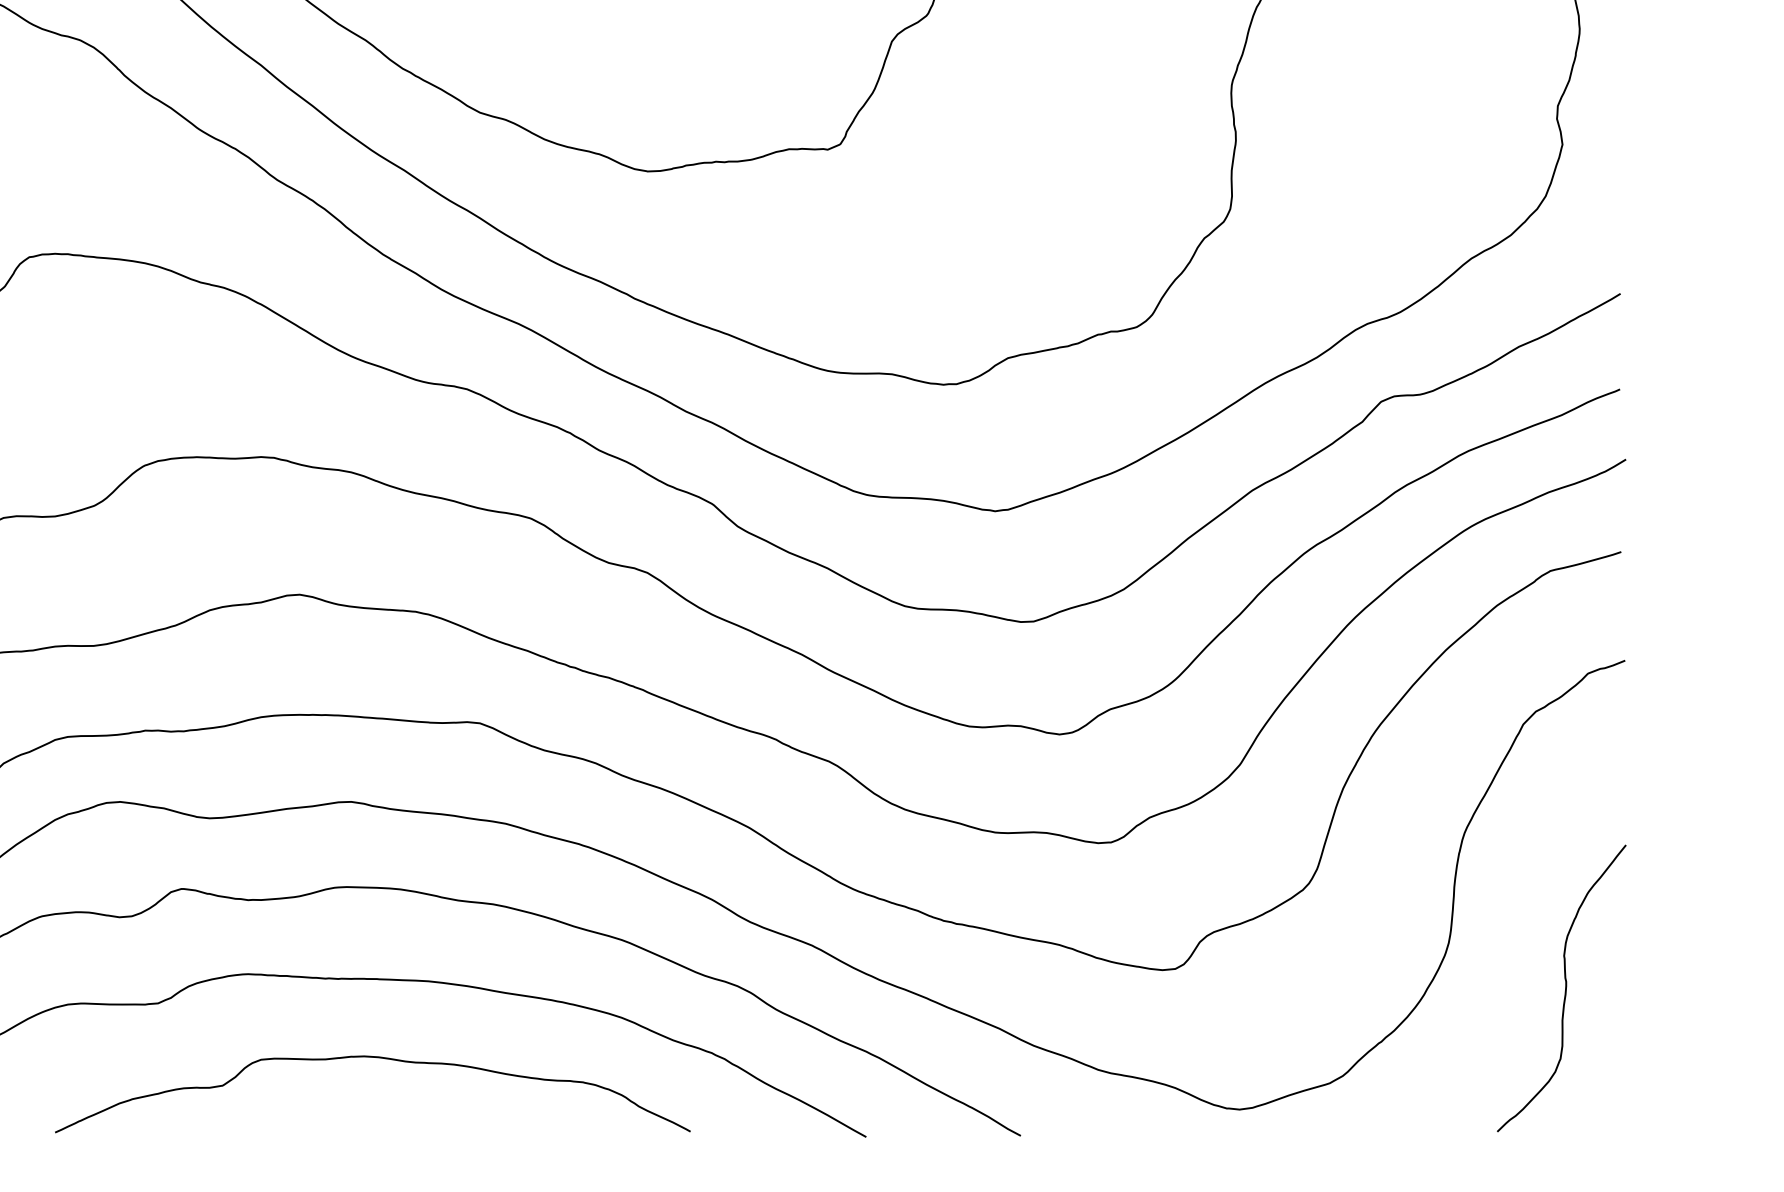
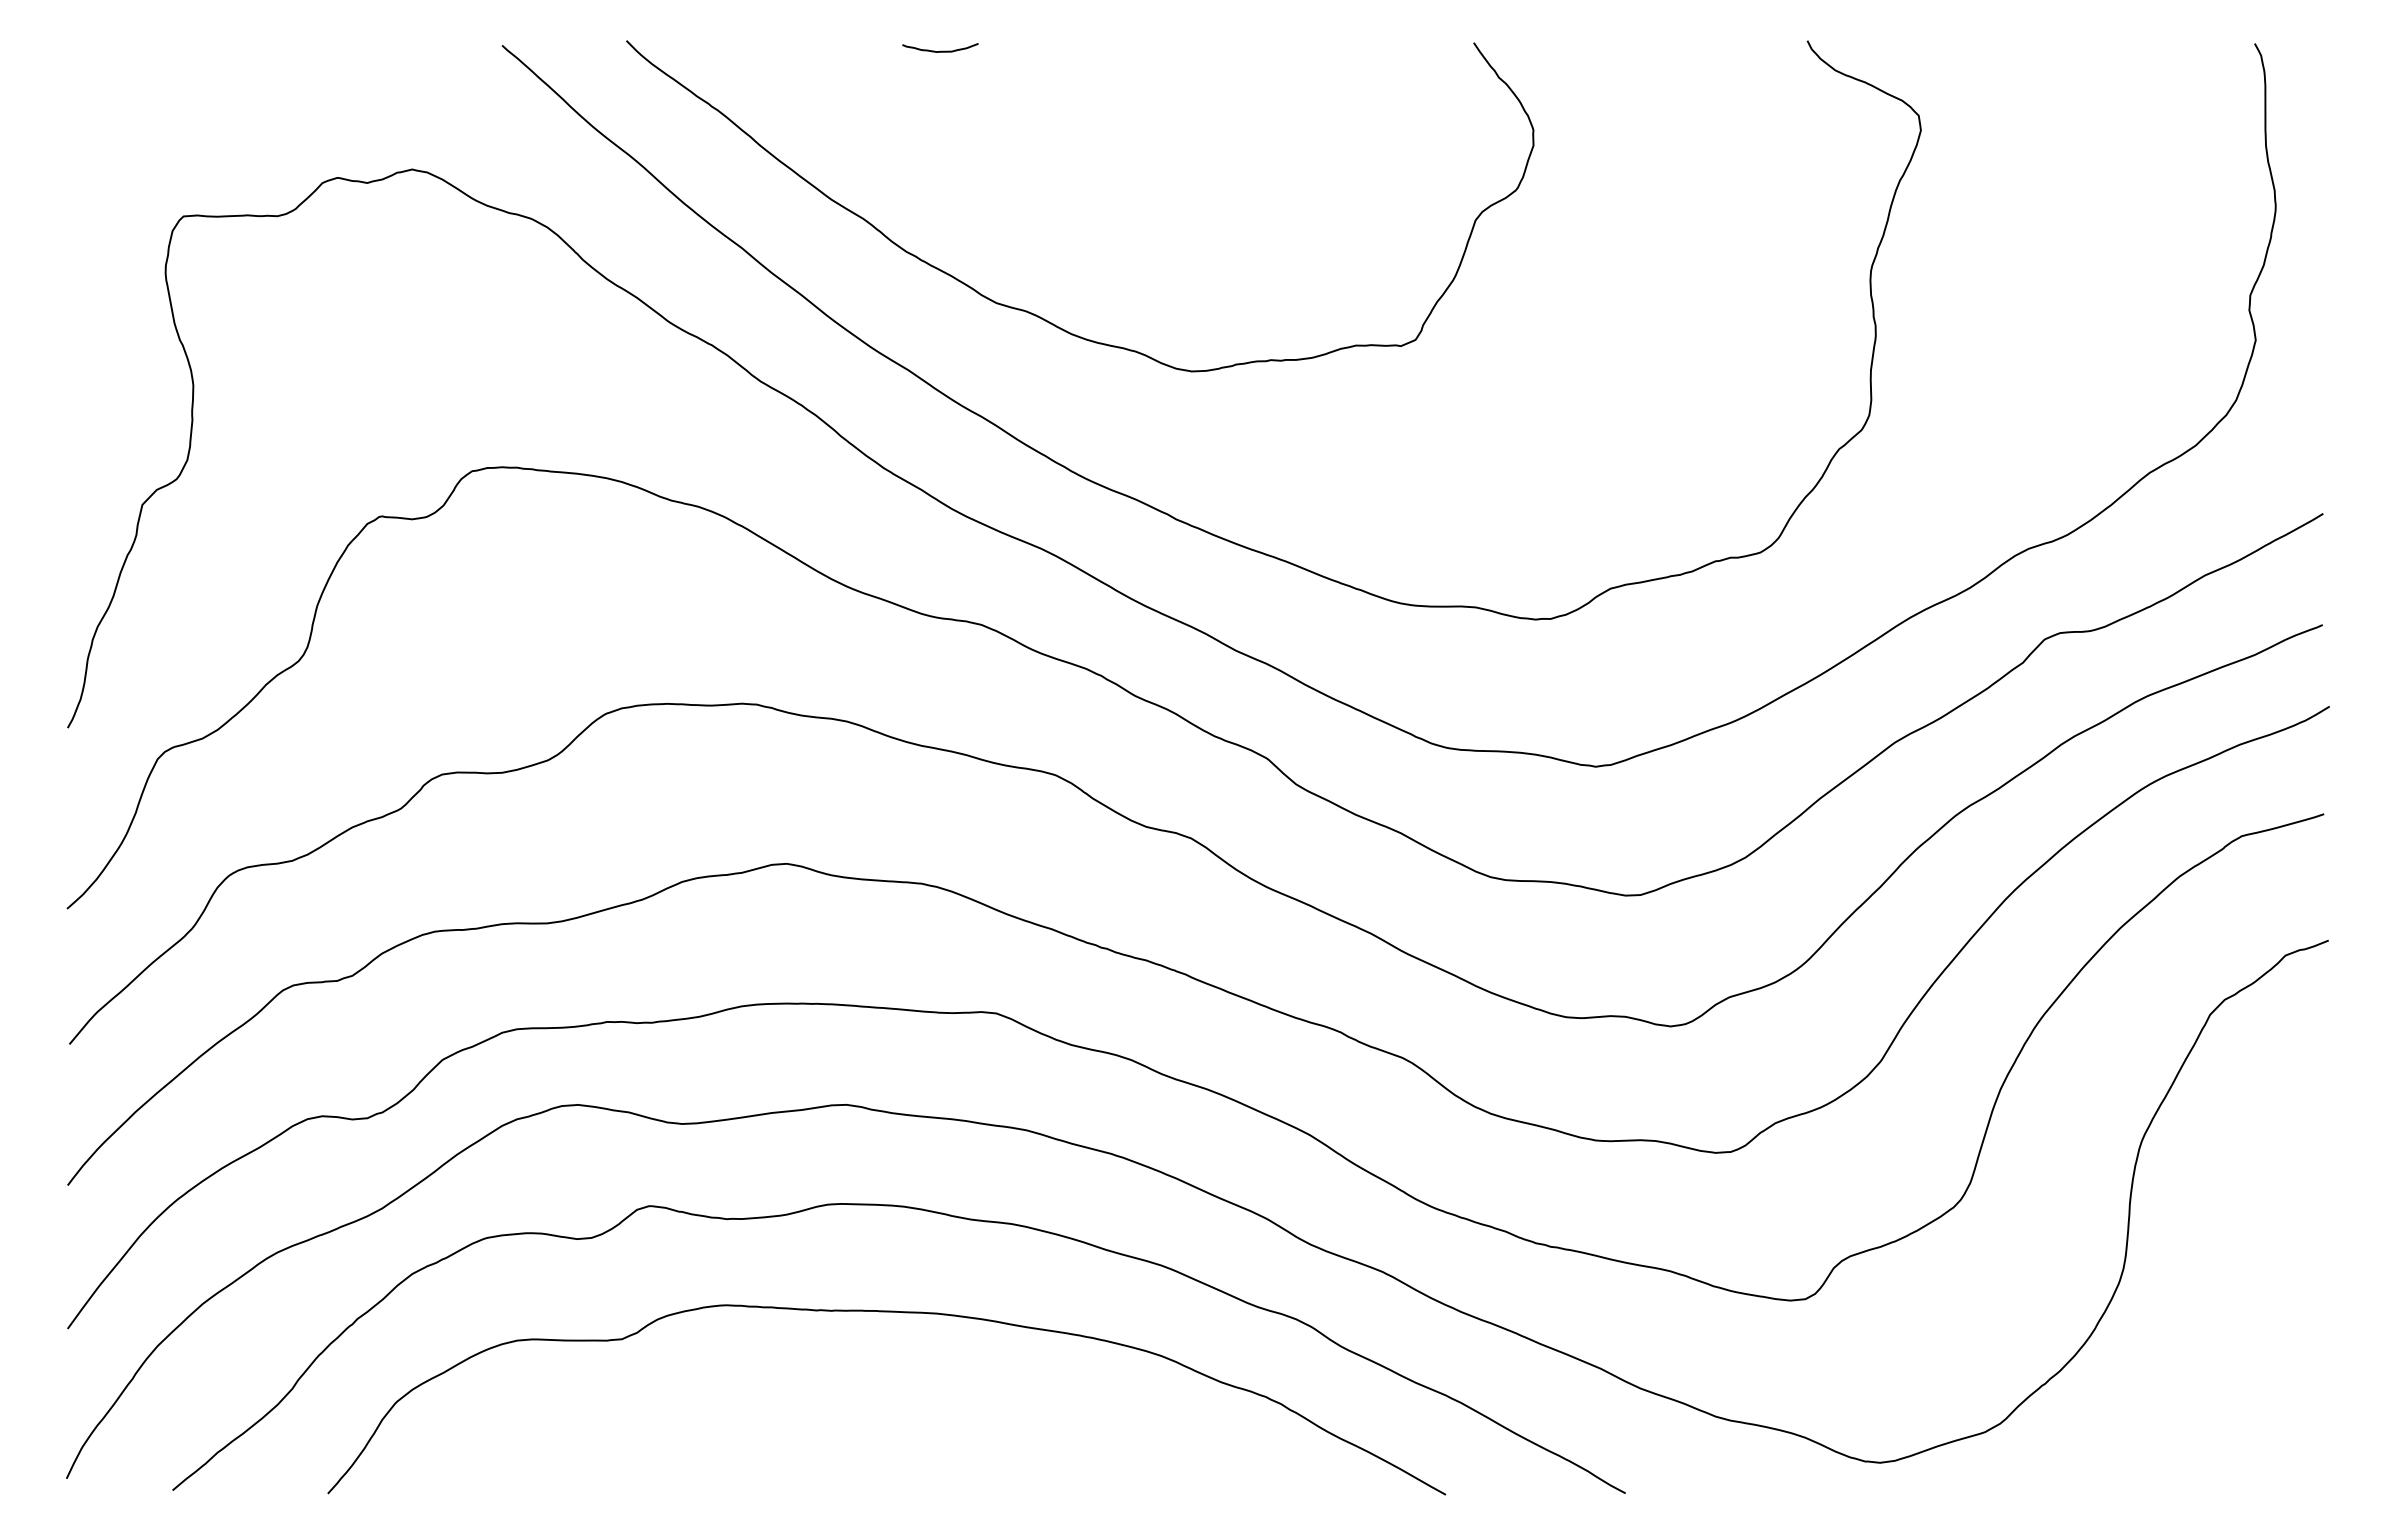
curve: (1564, 988) -> (2258, 1322), removed
curve: (380, 1058) -> (880, 1403), removed

